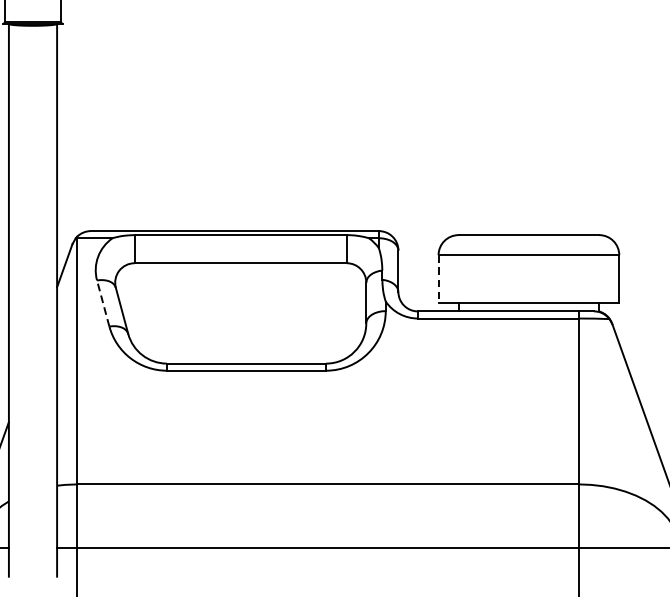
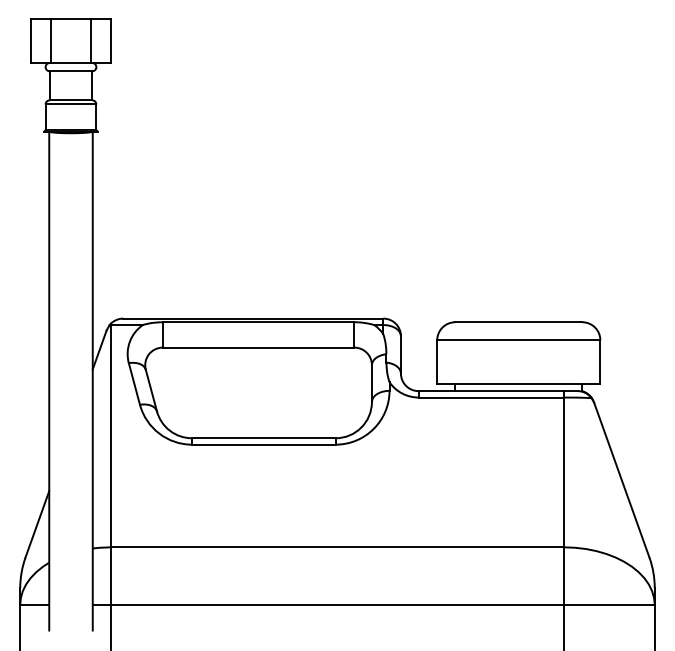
line: (438, 279) -> (437, 362), dashed -> solid
line: (103, 302) -> (134, 383), dashed -> solid

